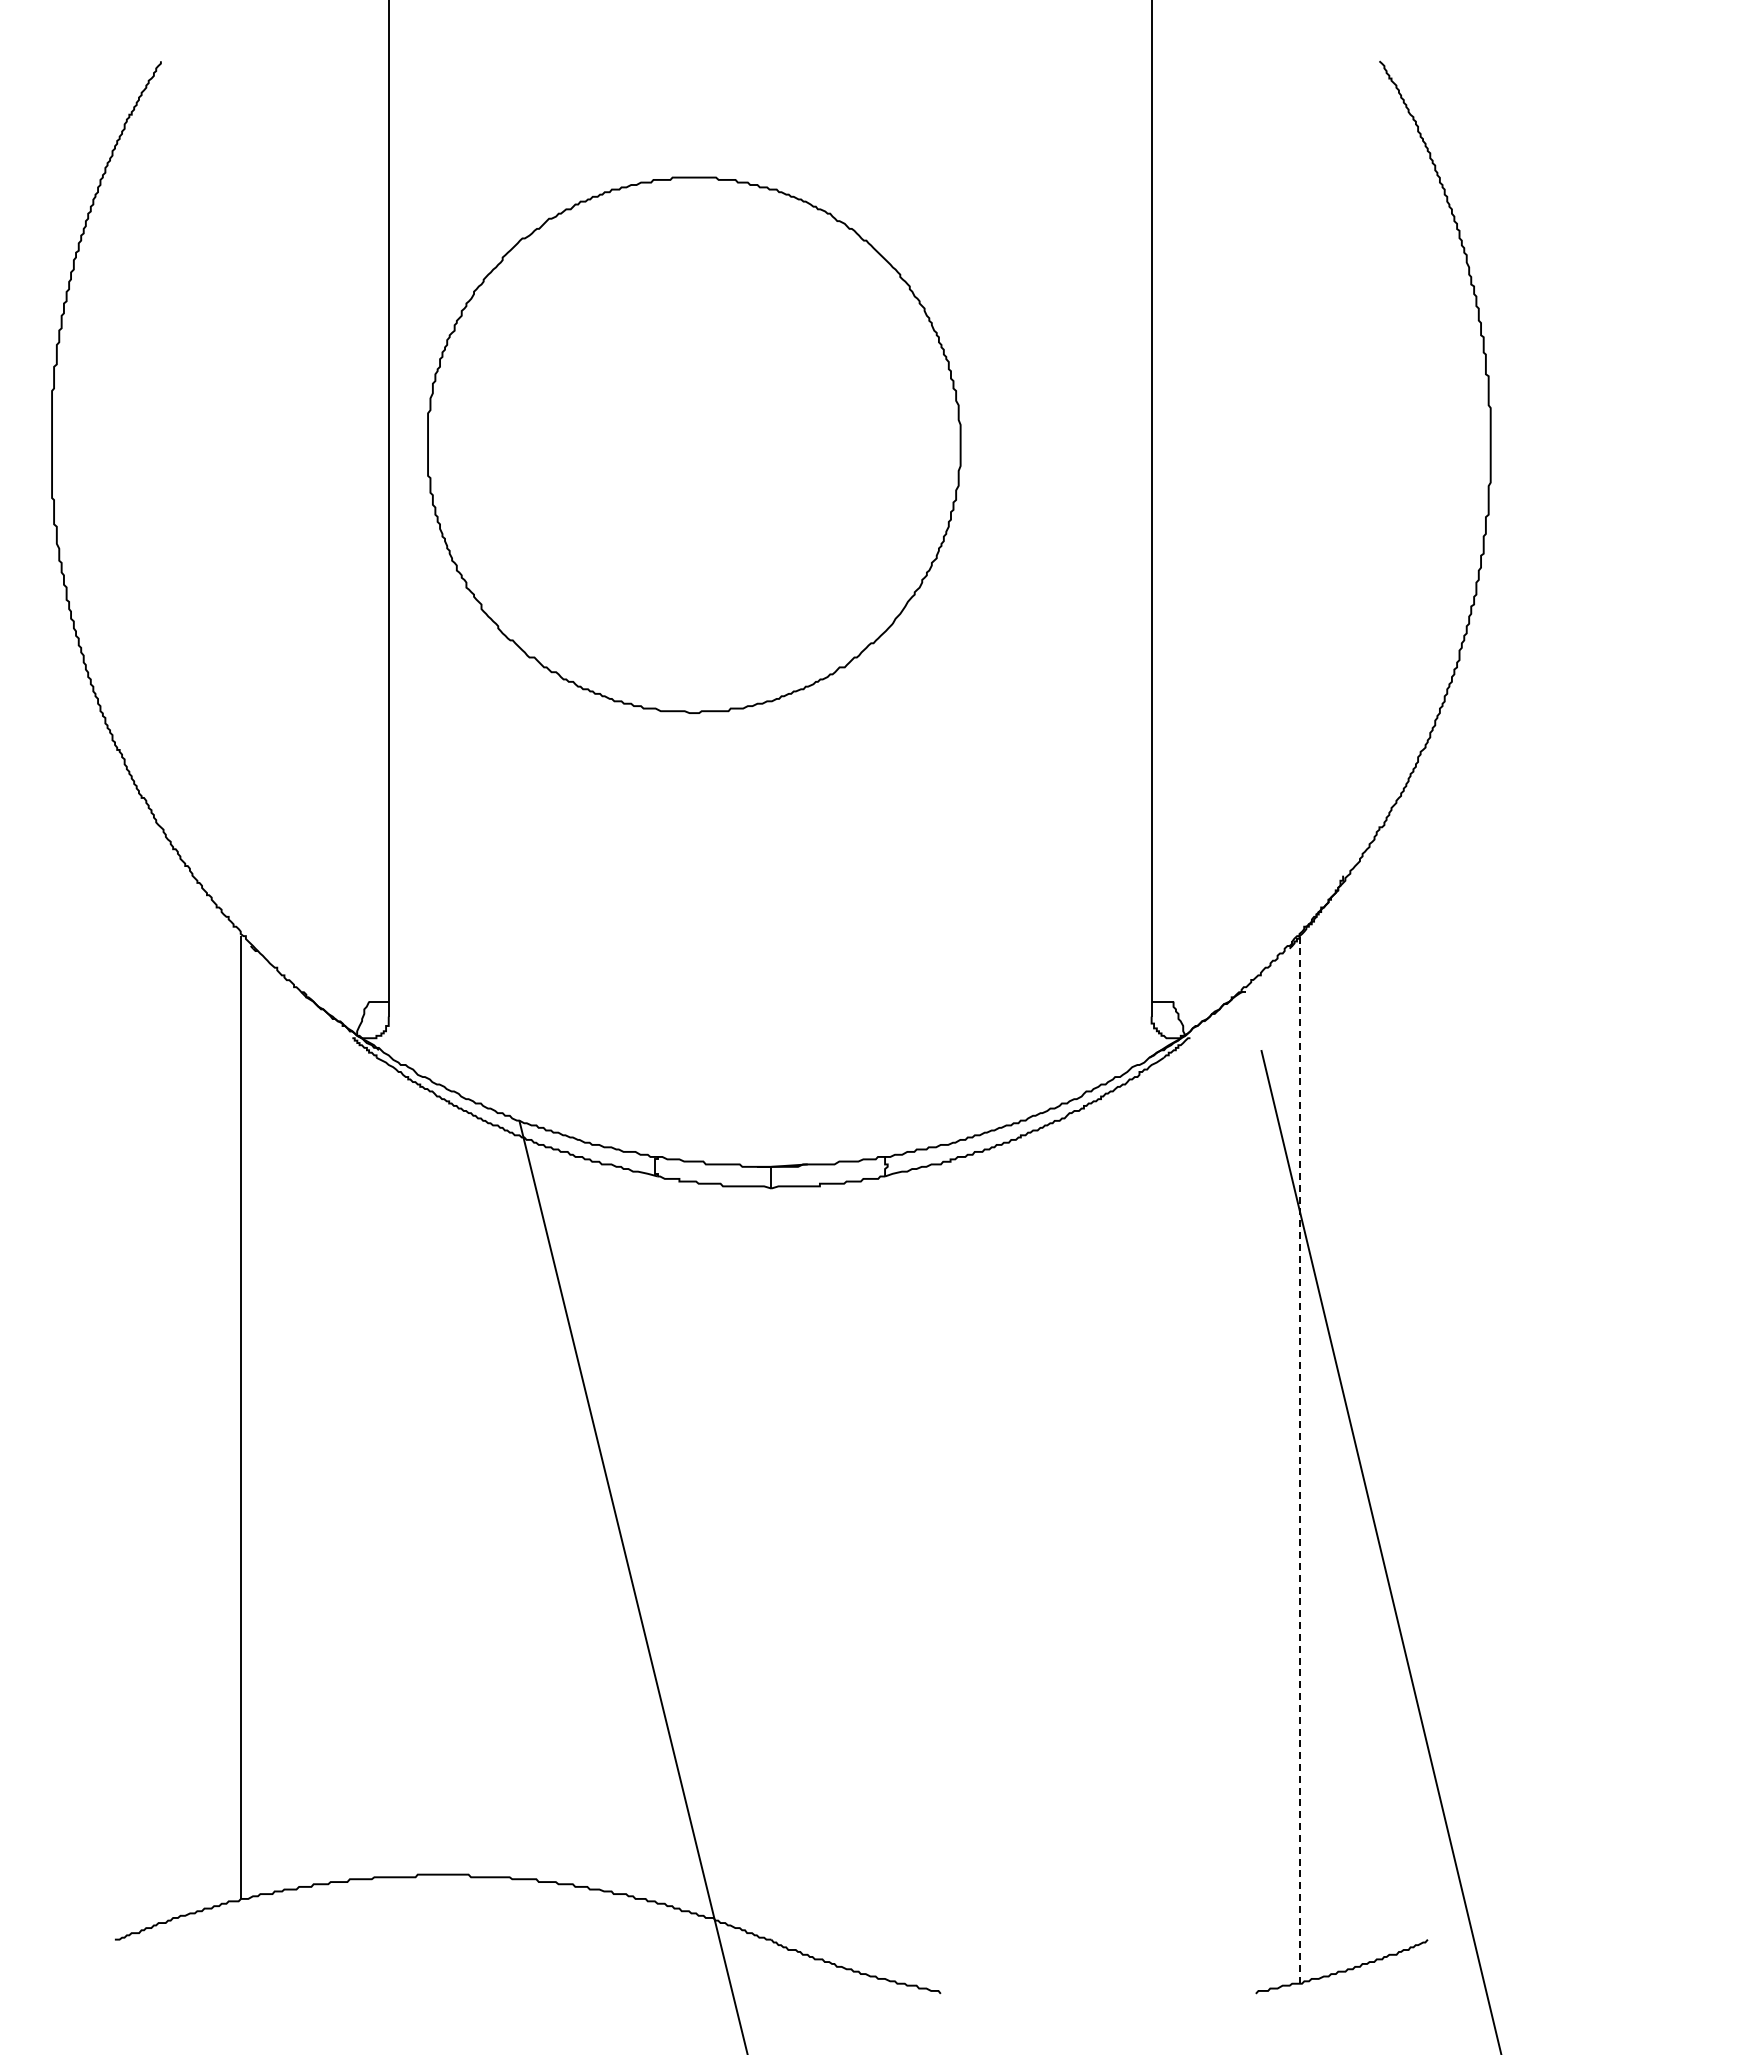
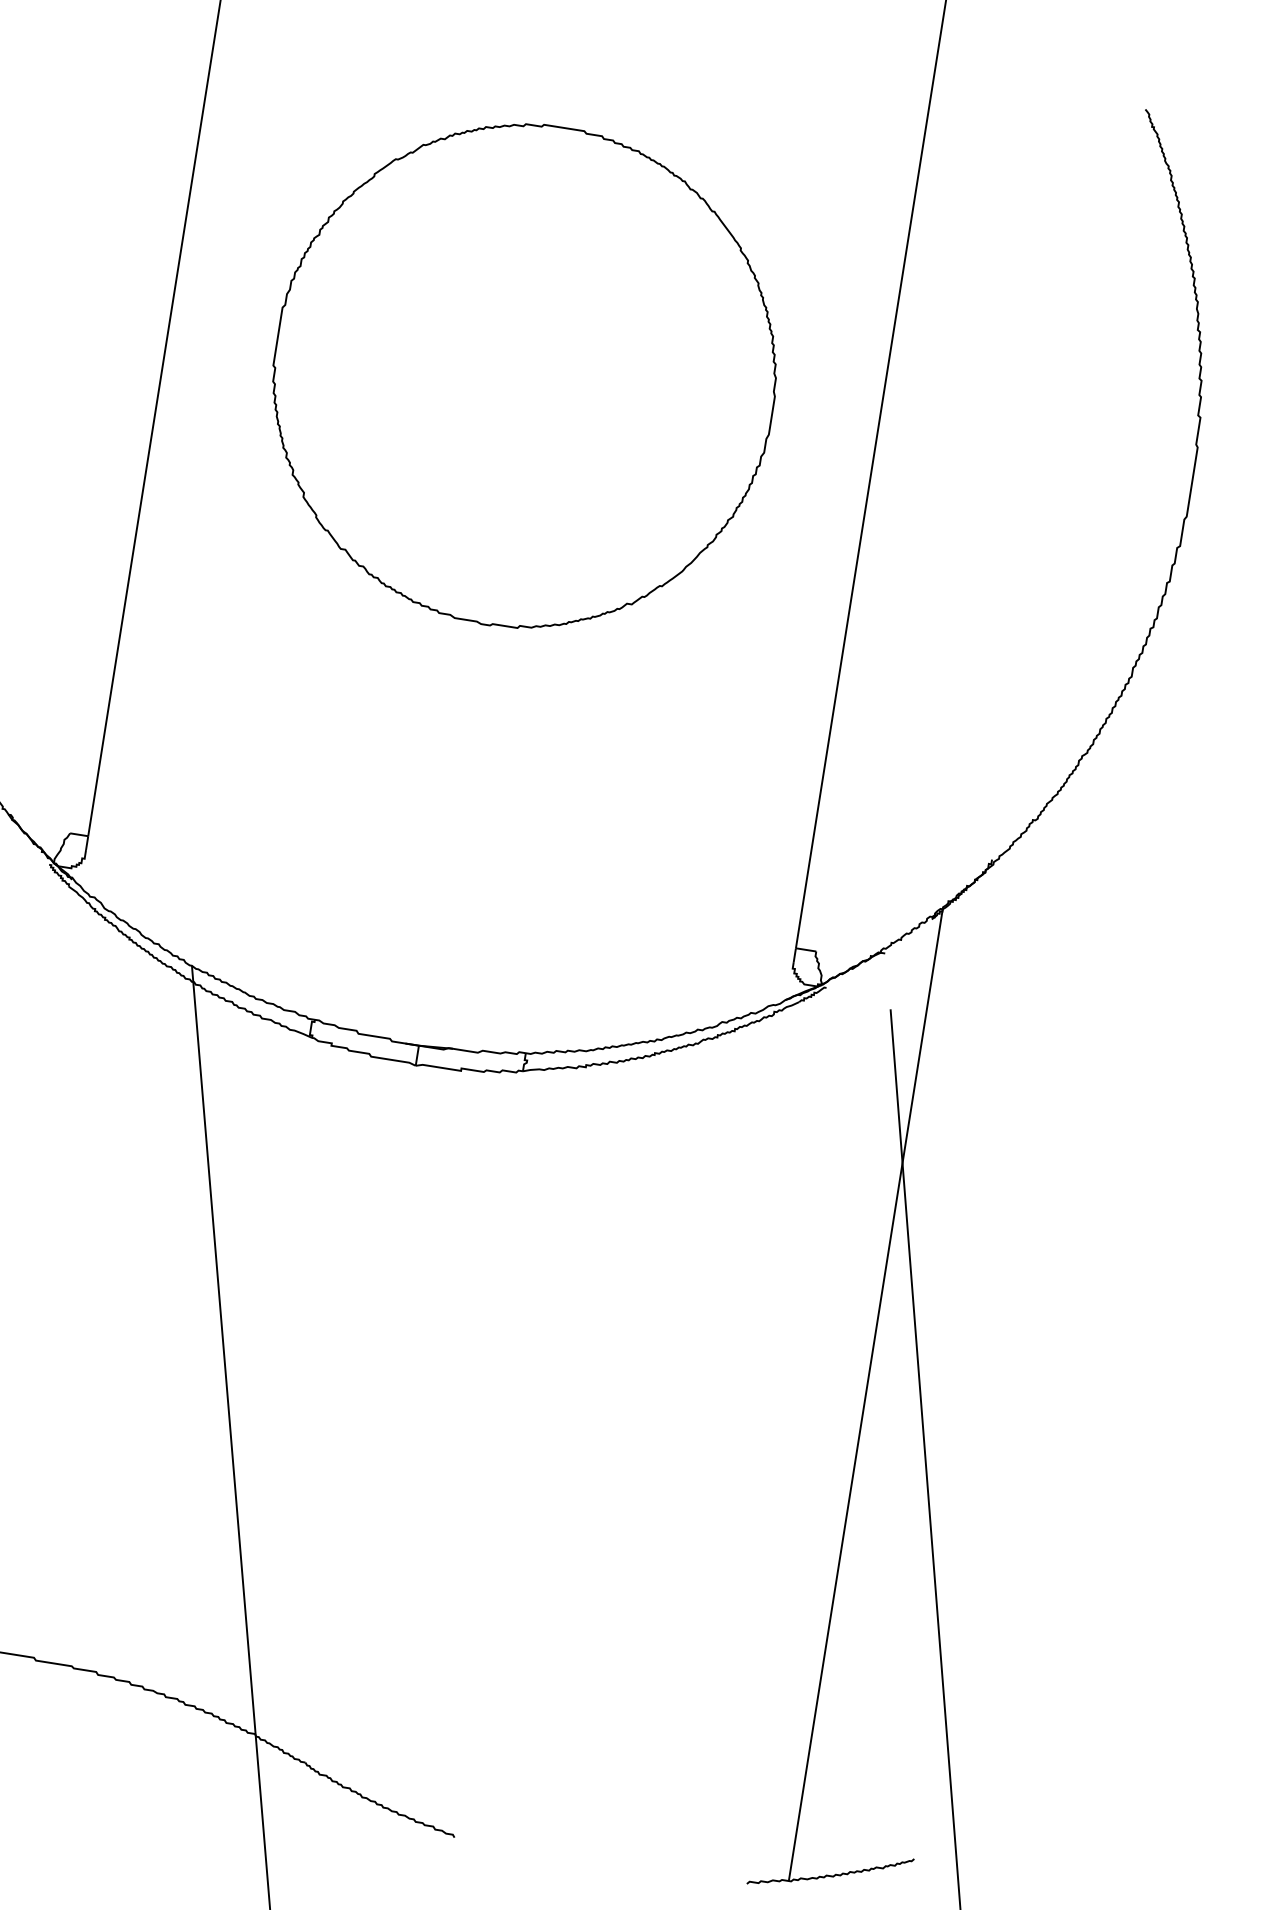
part: (694, 444) -> (525, 375), moved
line: (1299, 1459) -> (865, 1394), dashed -> solid

